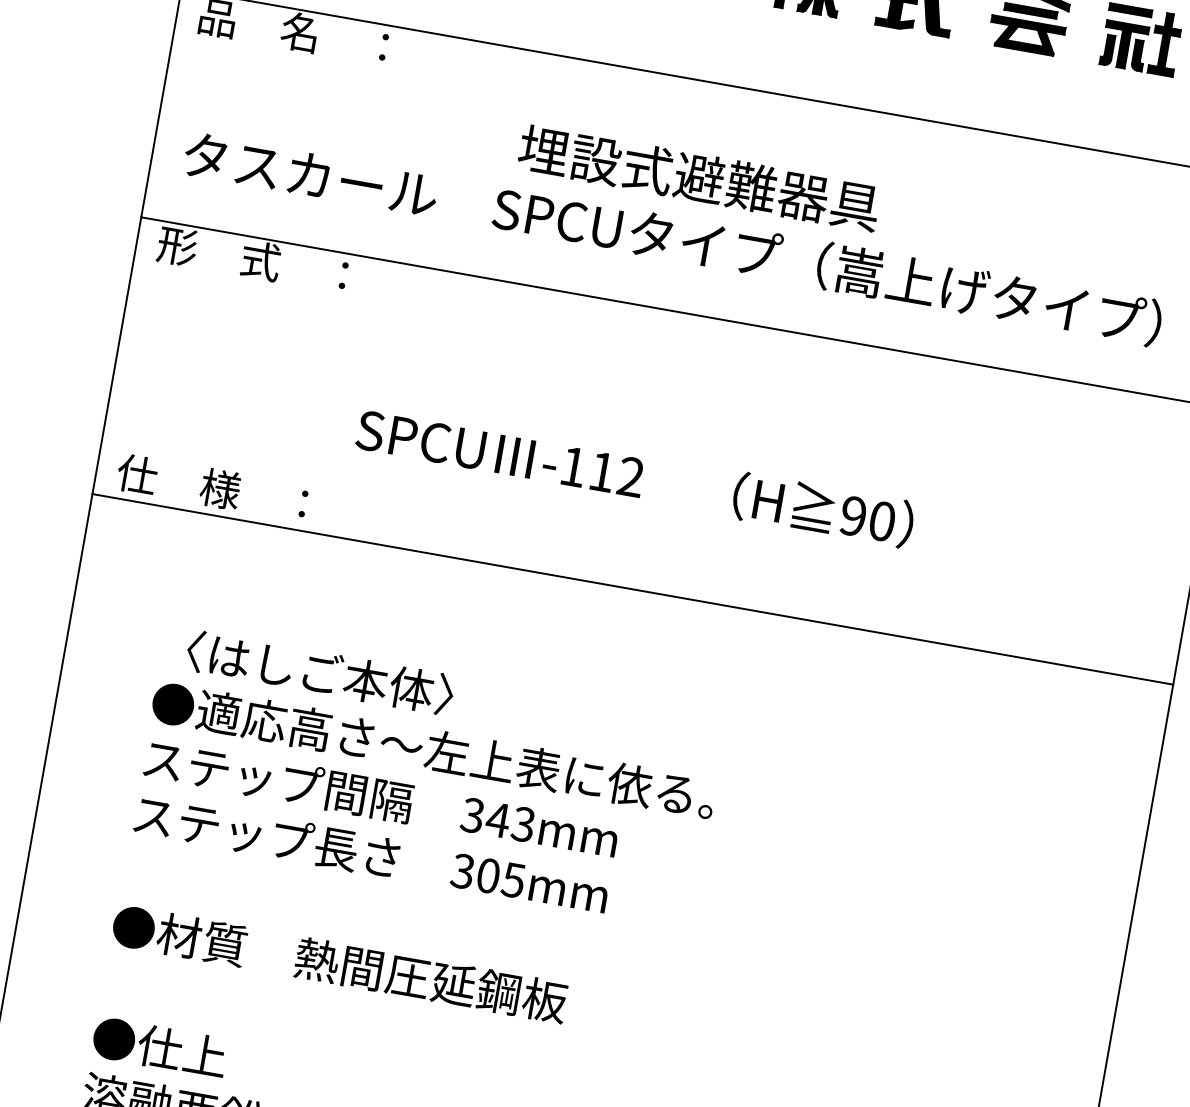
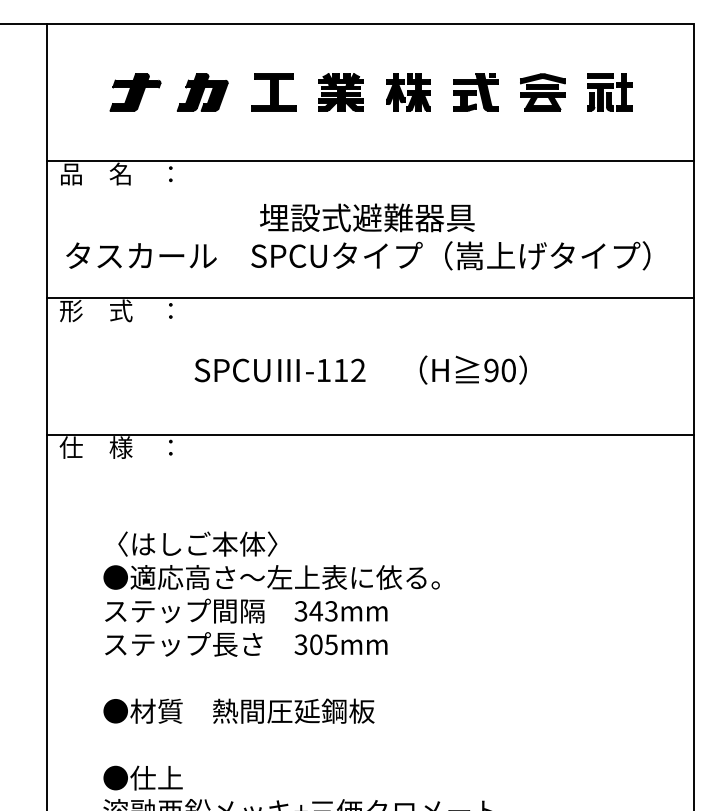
text: (635, 476) -> (360, 369), moved
line: (632, 589) -> (370, 434), moved

